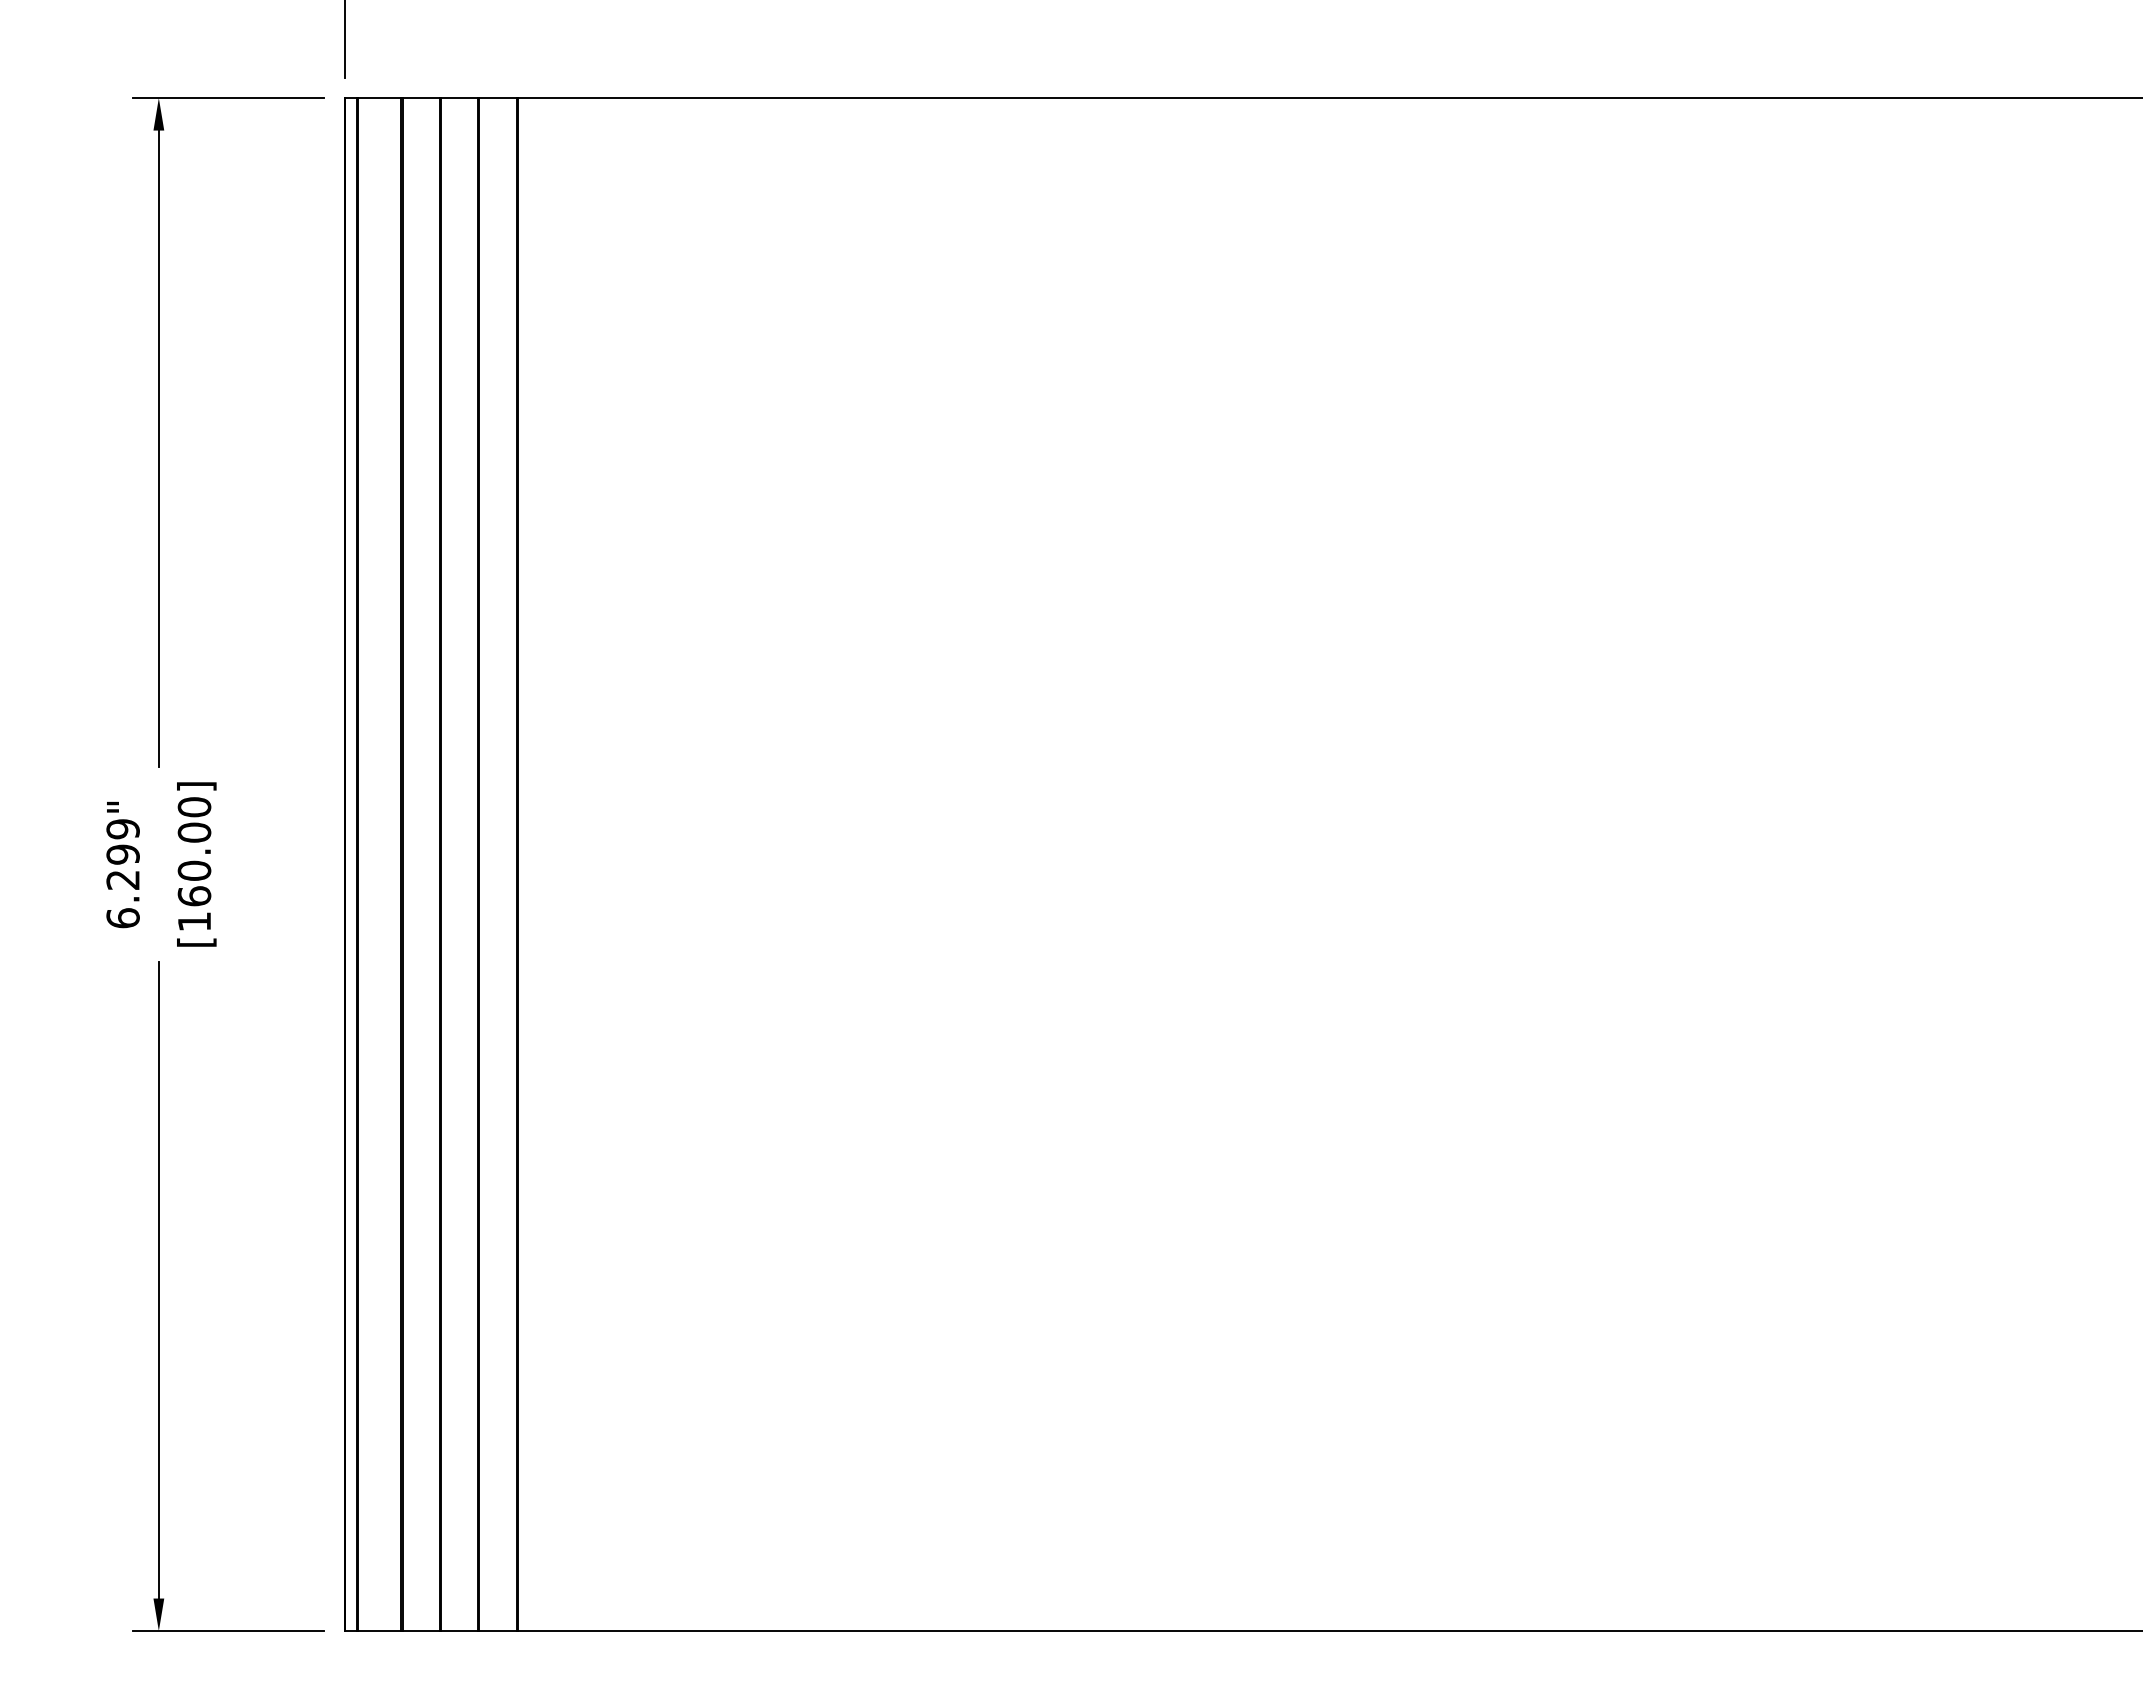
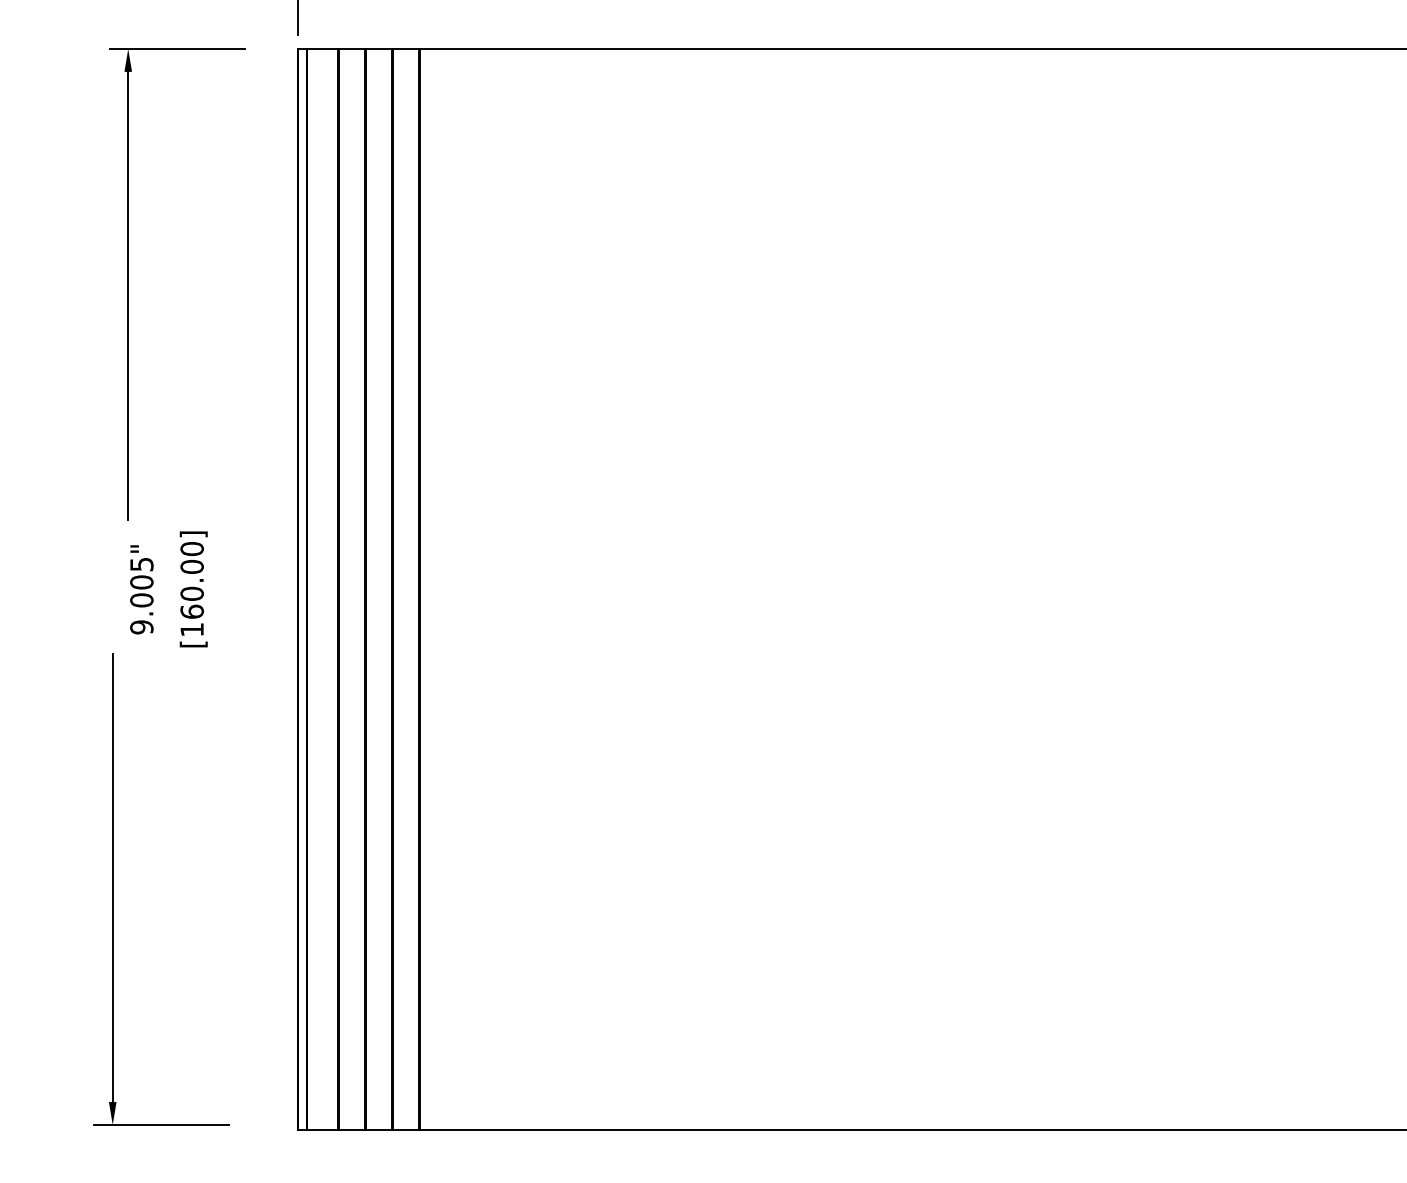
part: (159, 432) -> (128, 284), moved
text: (122, 873) -> (141, 595), 6.299" -> 9.005"
part: (159, 1296) -> (113, 889), moved

